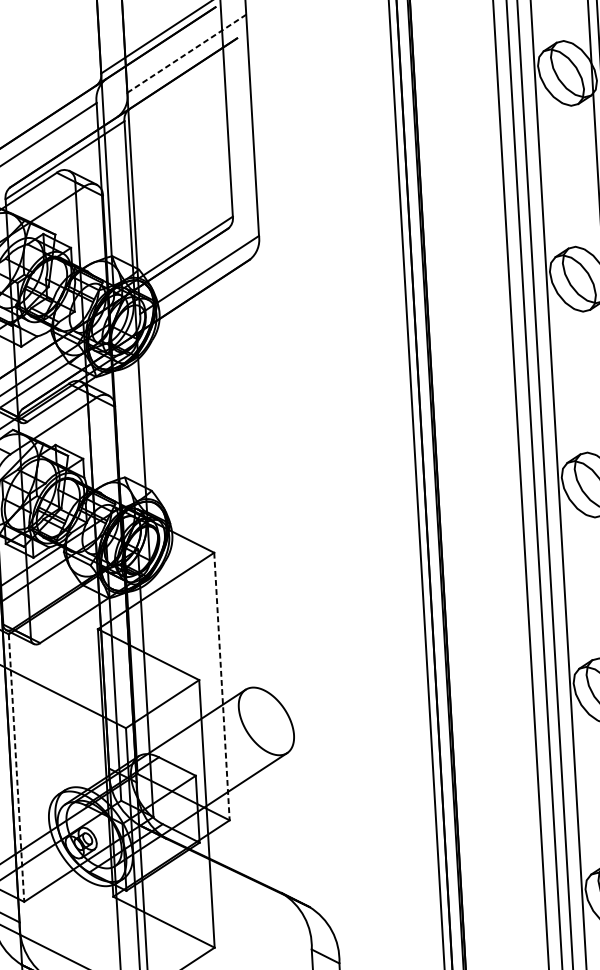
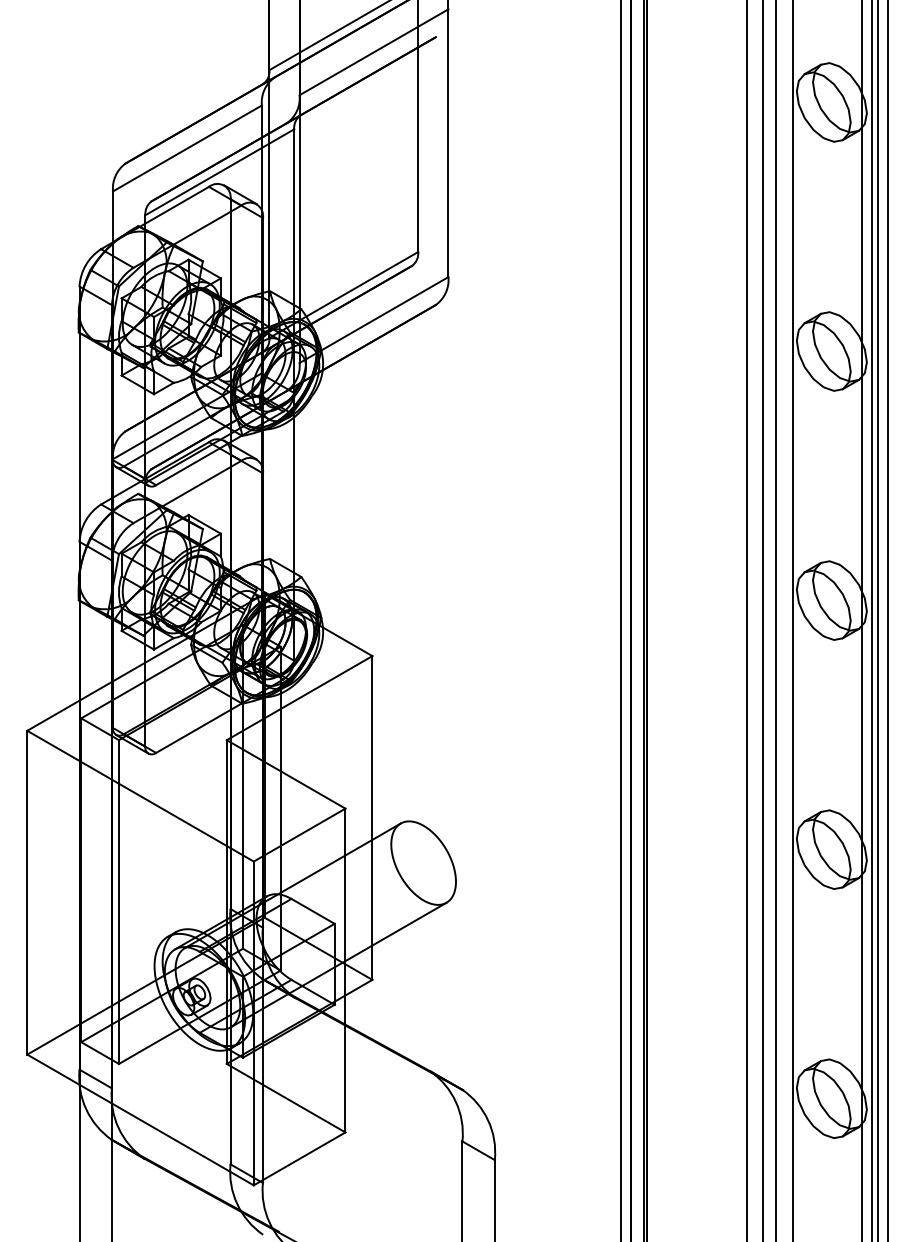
line: (187, 53) -> (374, 52), dashed -> solid
line: (222, 686) -> (372, 818), dashed -> solid
line: (16, 768) -> (118, 902), dashed -> solid

